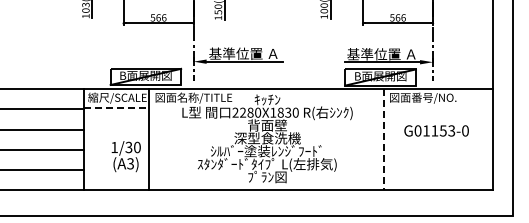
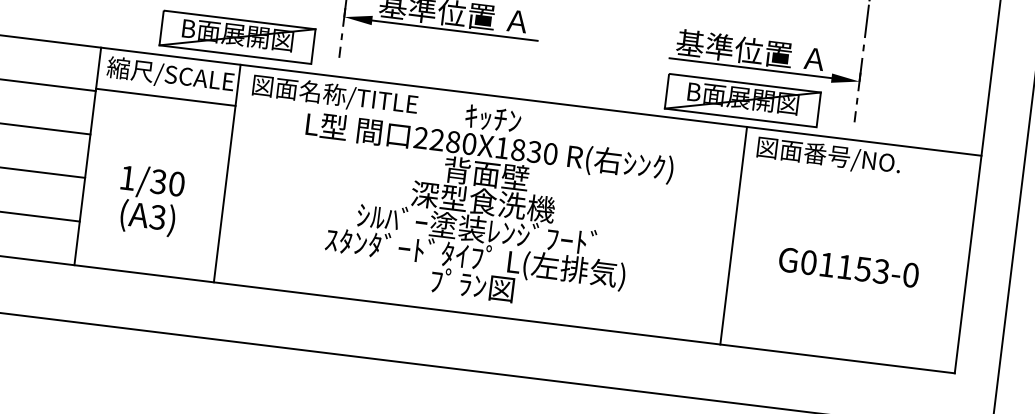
line: (116, 108) -> (165, 97), dashed -> solid
text: (436, 130) -> (848, 266), moved
line: (384, 139) -> (734, 235), dashed -> solid
text: (125, 156) -> (148, 200), moved

